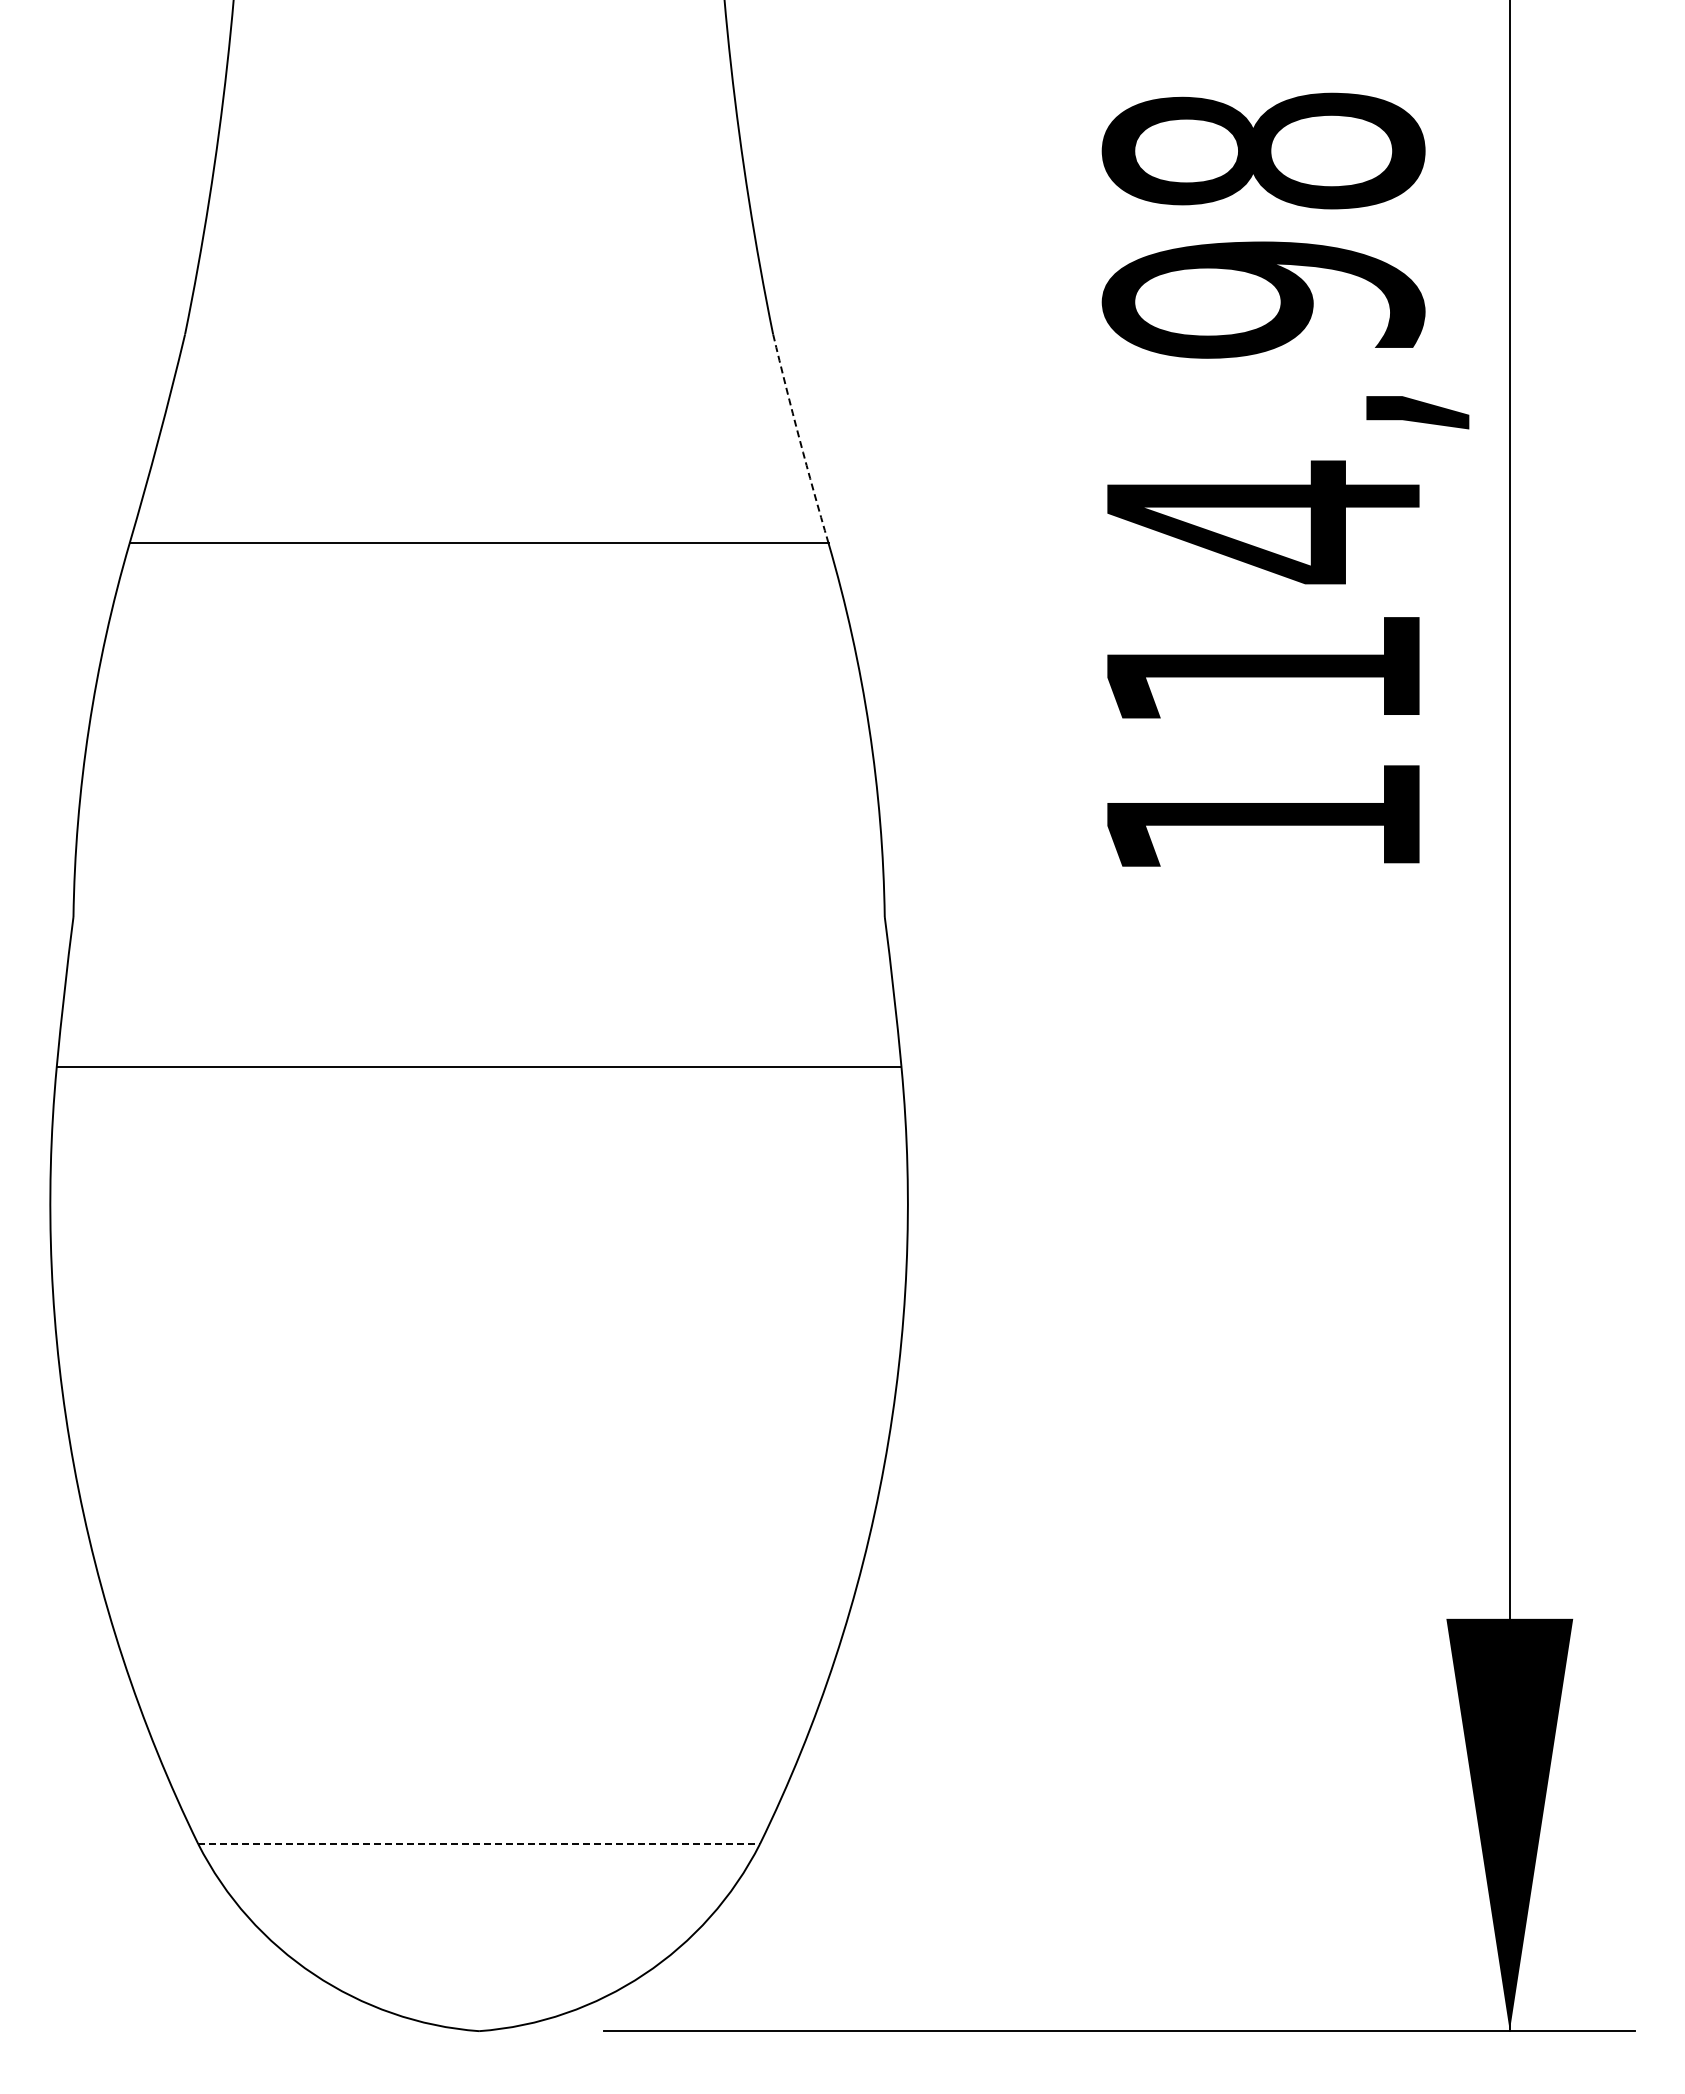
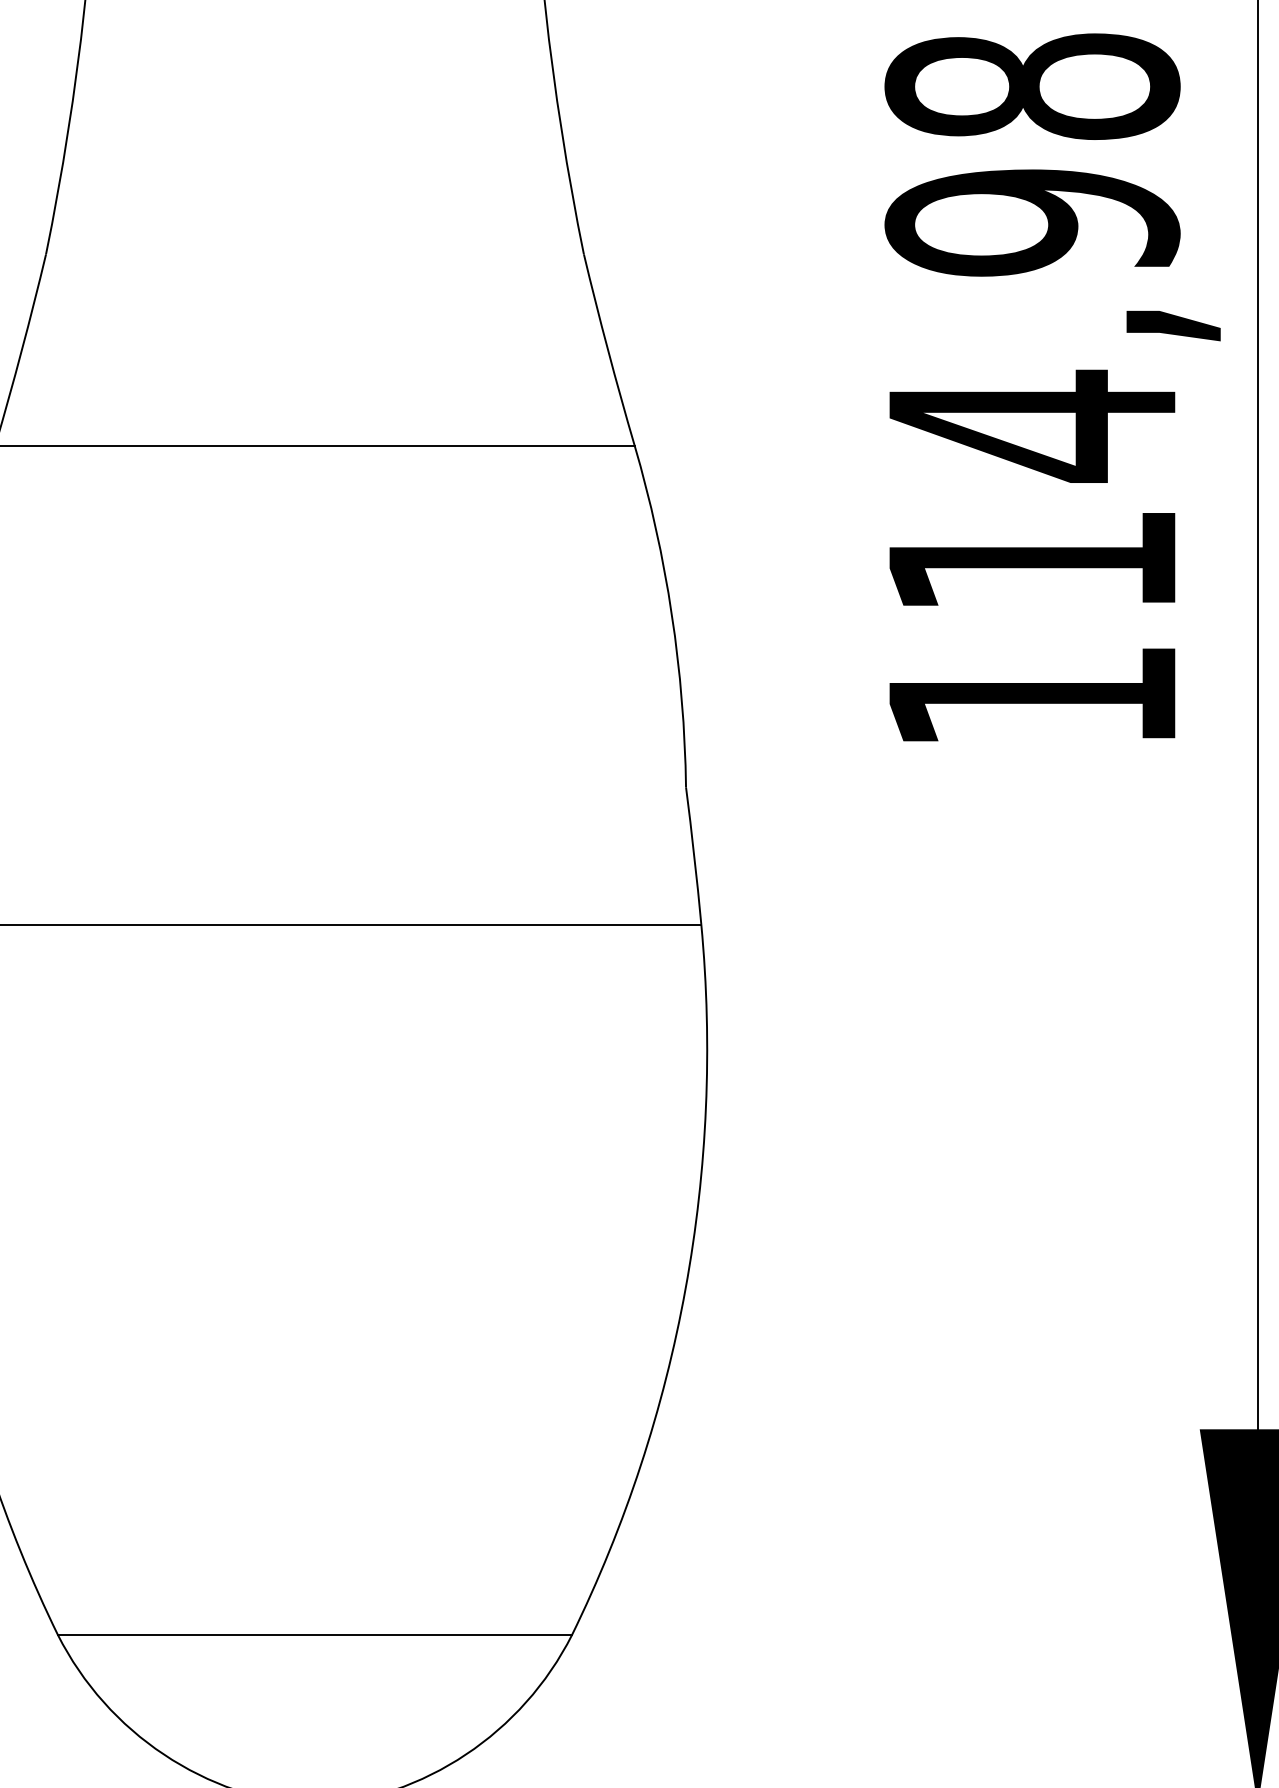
arc: (799, 439) -> (608, 350), dashed -> solid
line: (479, 1843) -> (315, 1634), dashed -> solid

